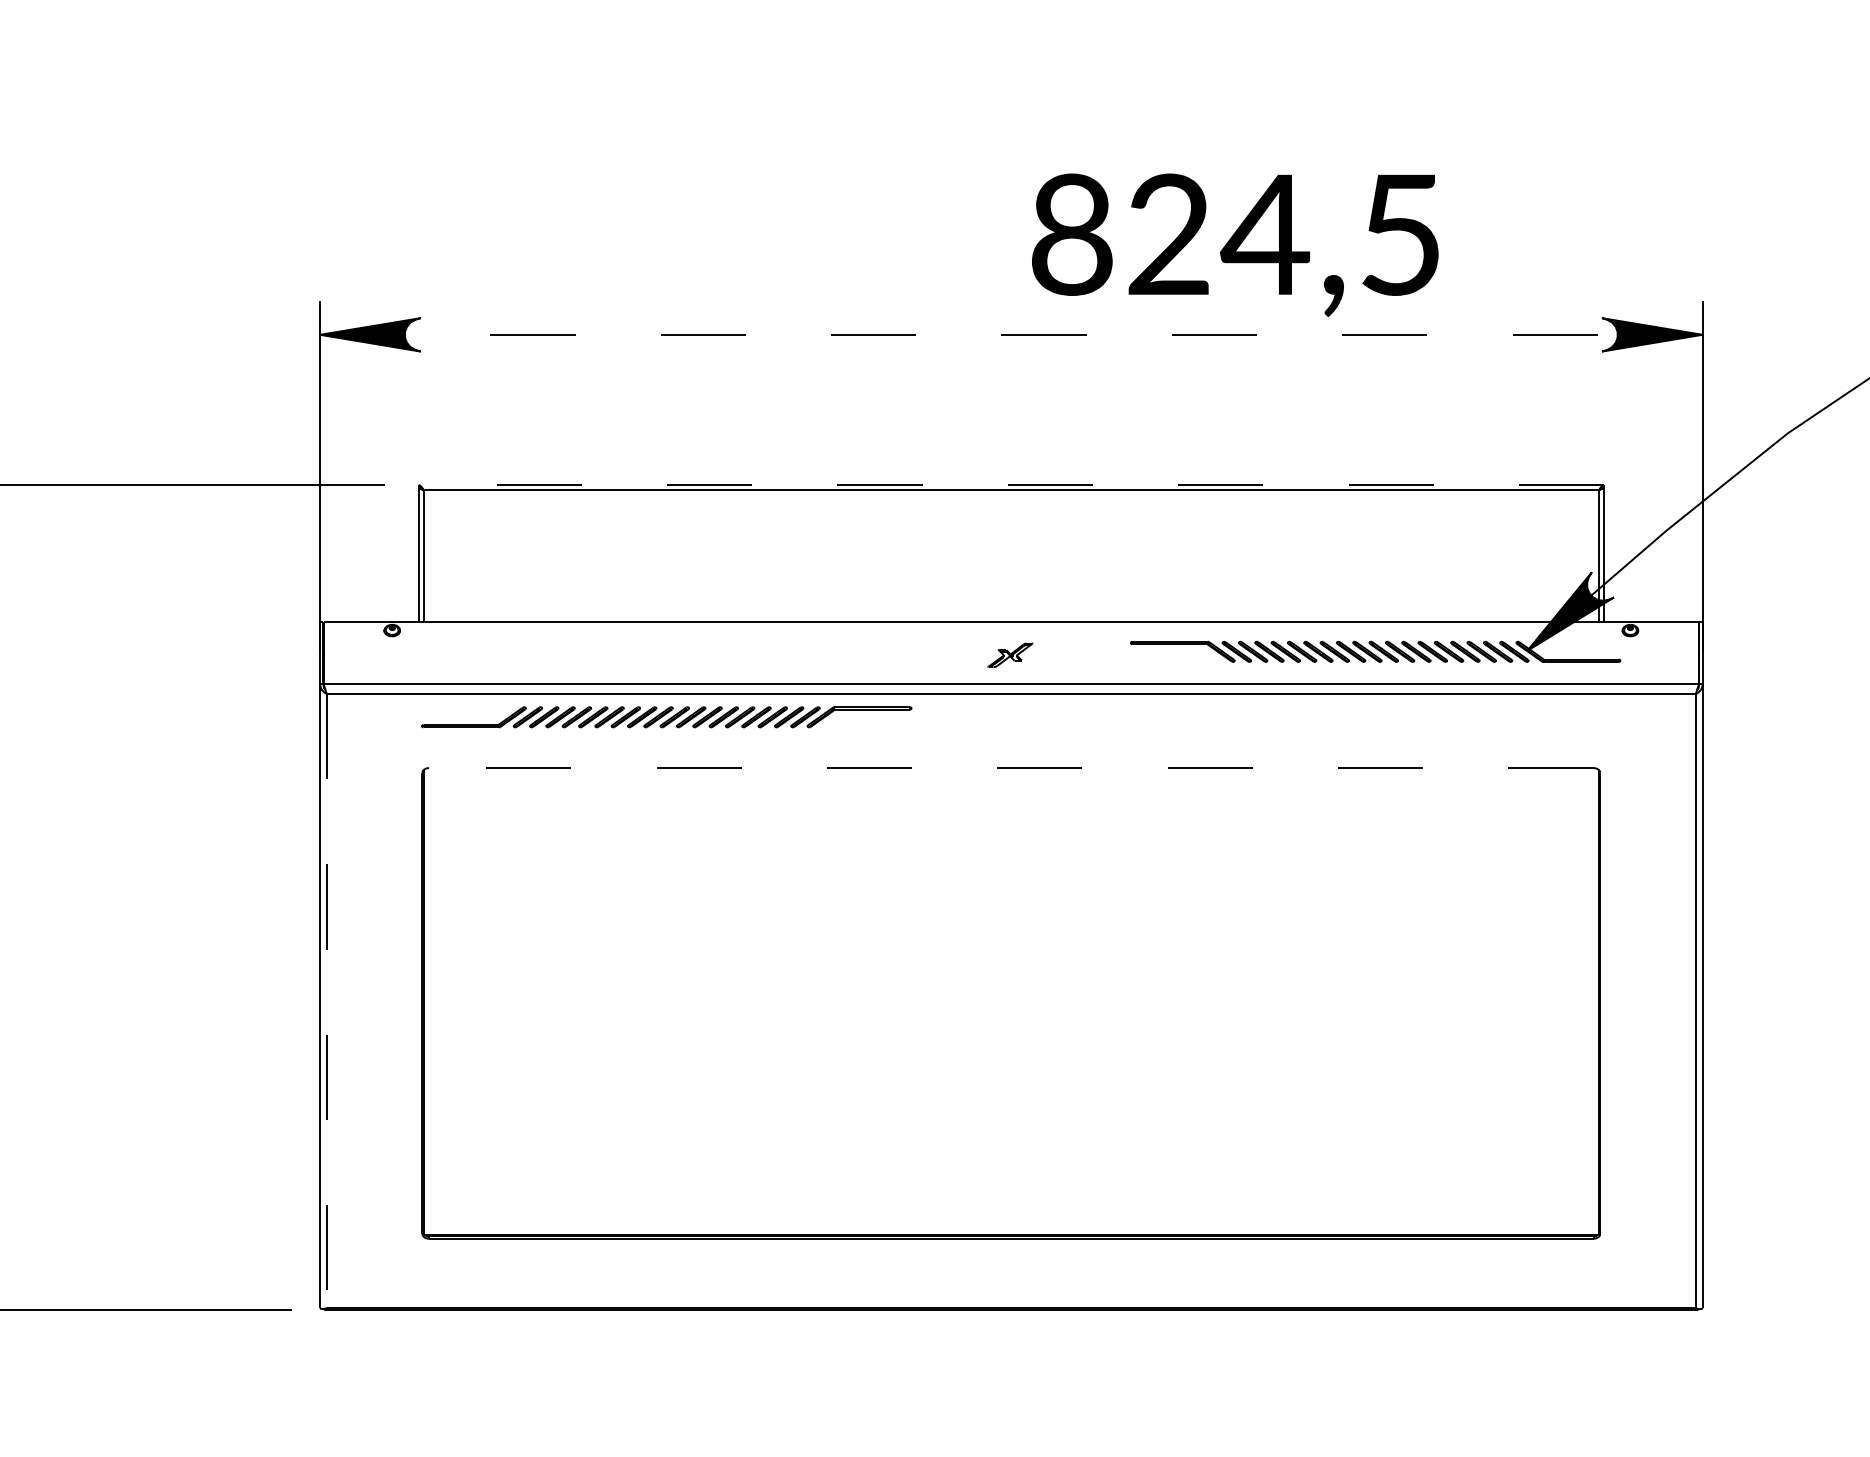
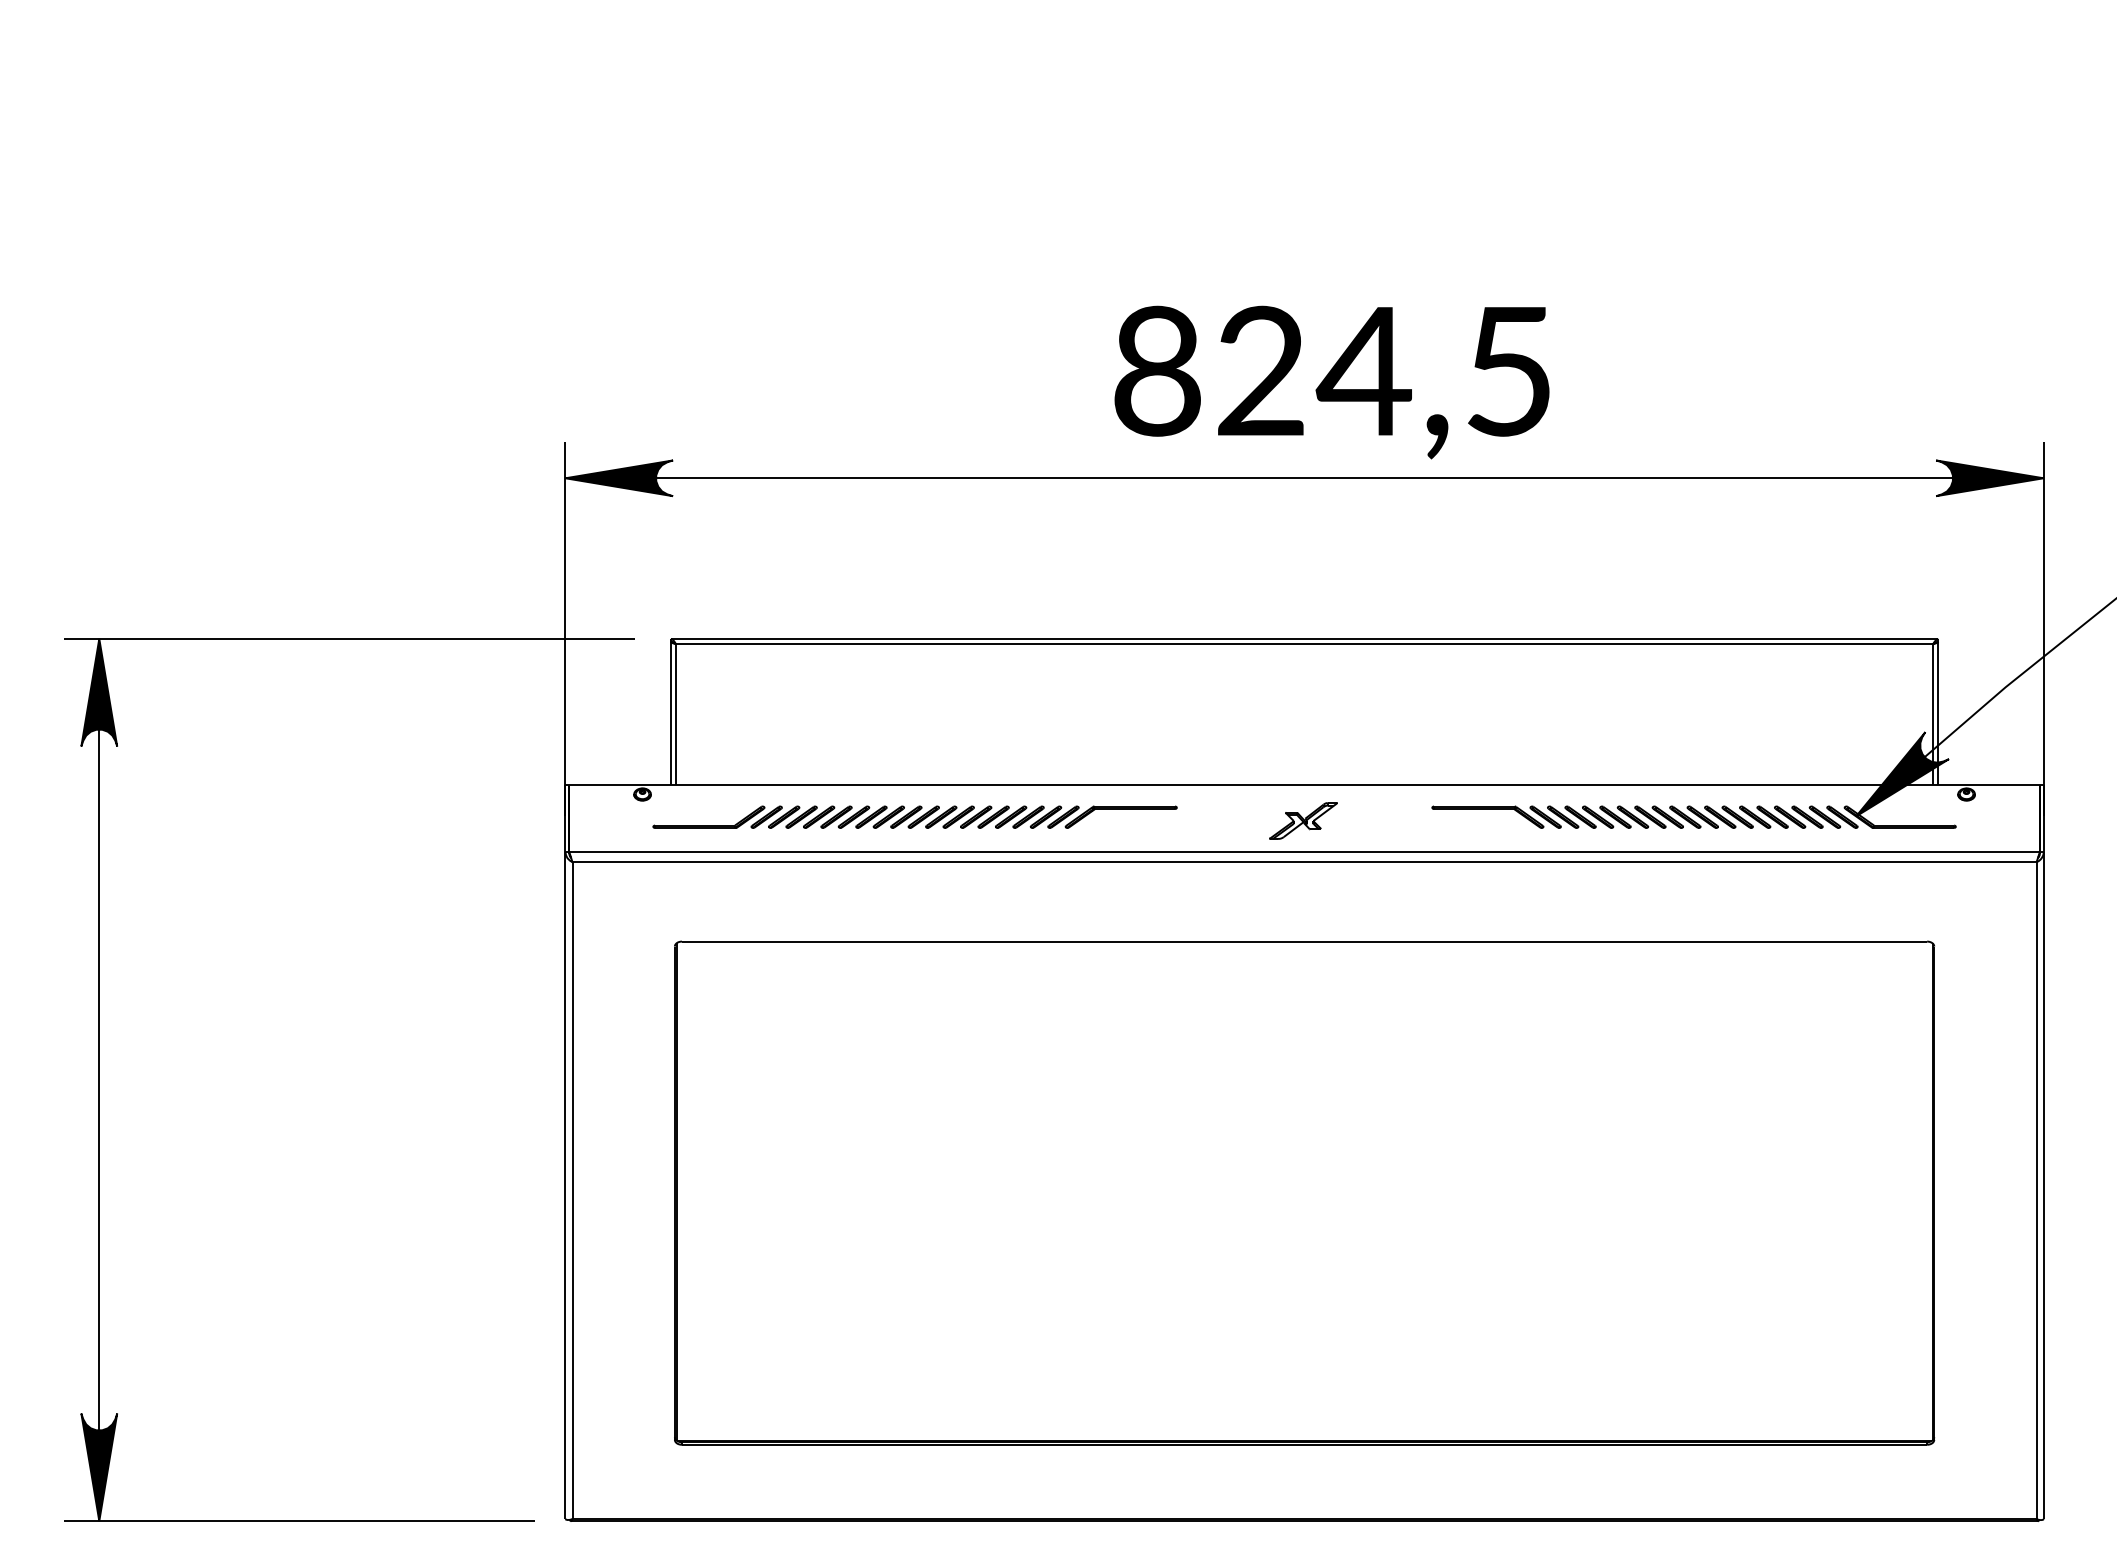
text: (1234, 245) -> (1331, 382), moved
line: (1012, 335) -> (1305, 478), dashed -> solid
line: (1011, 484) -> (1304, 638), dashed -> solid
part: (1010, 654) -> (1303, 820), size x1.43
part: (666, 716) -> (914, 816), moved
line: (1011, 768) -> (1304, 941), dashed -> solid
line: (326, 1001) -> (572, 1191), dashed -> solid

